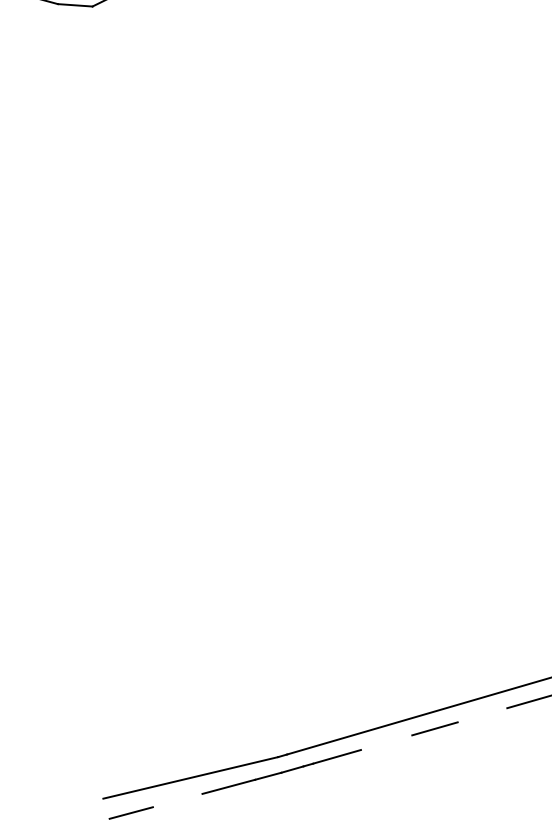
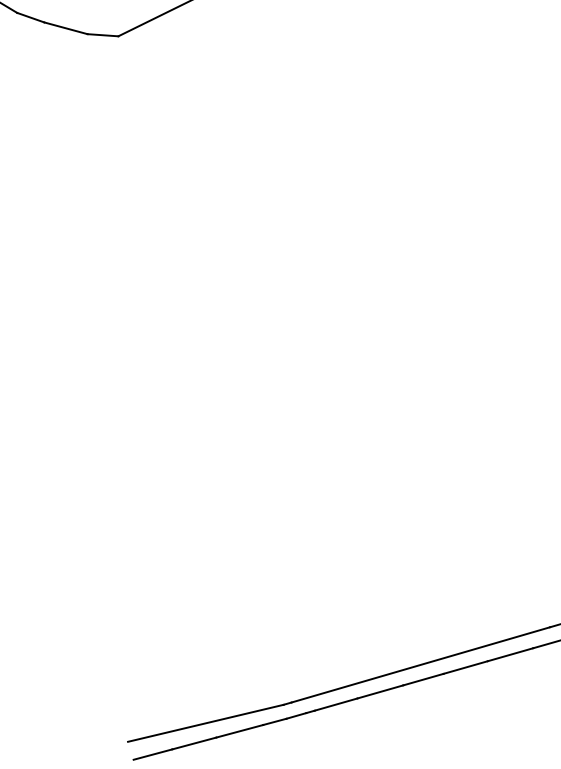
line: (482, 715) -> (465, 667), added
line: (386, 742) -> (380, 691), added
line: (177, 800) -> (194, 743), added

